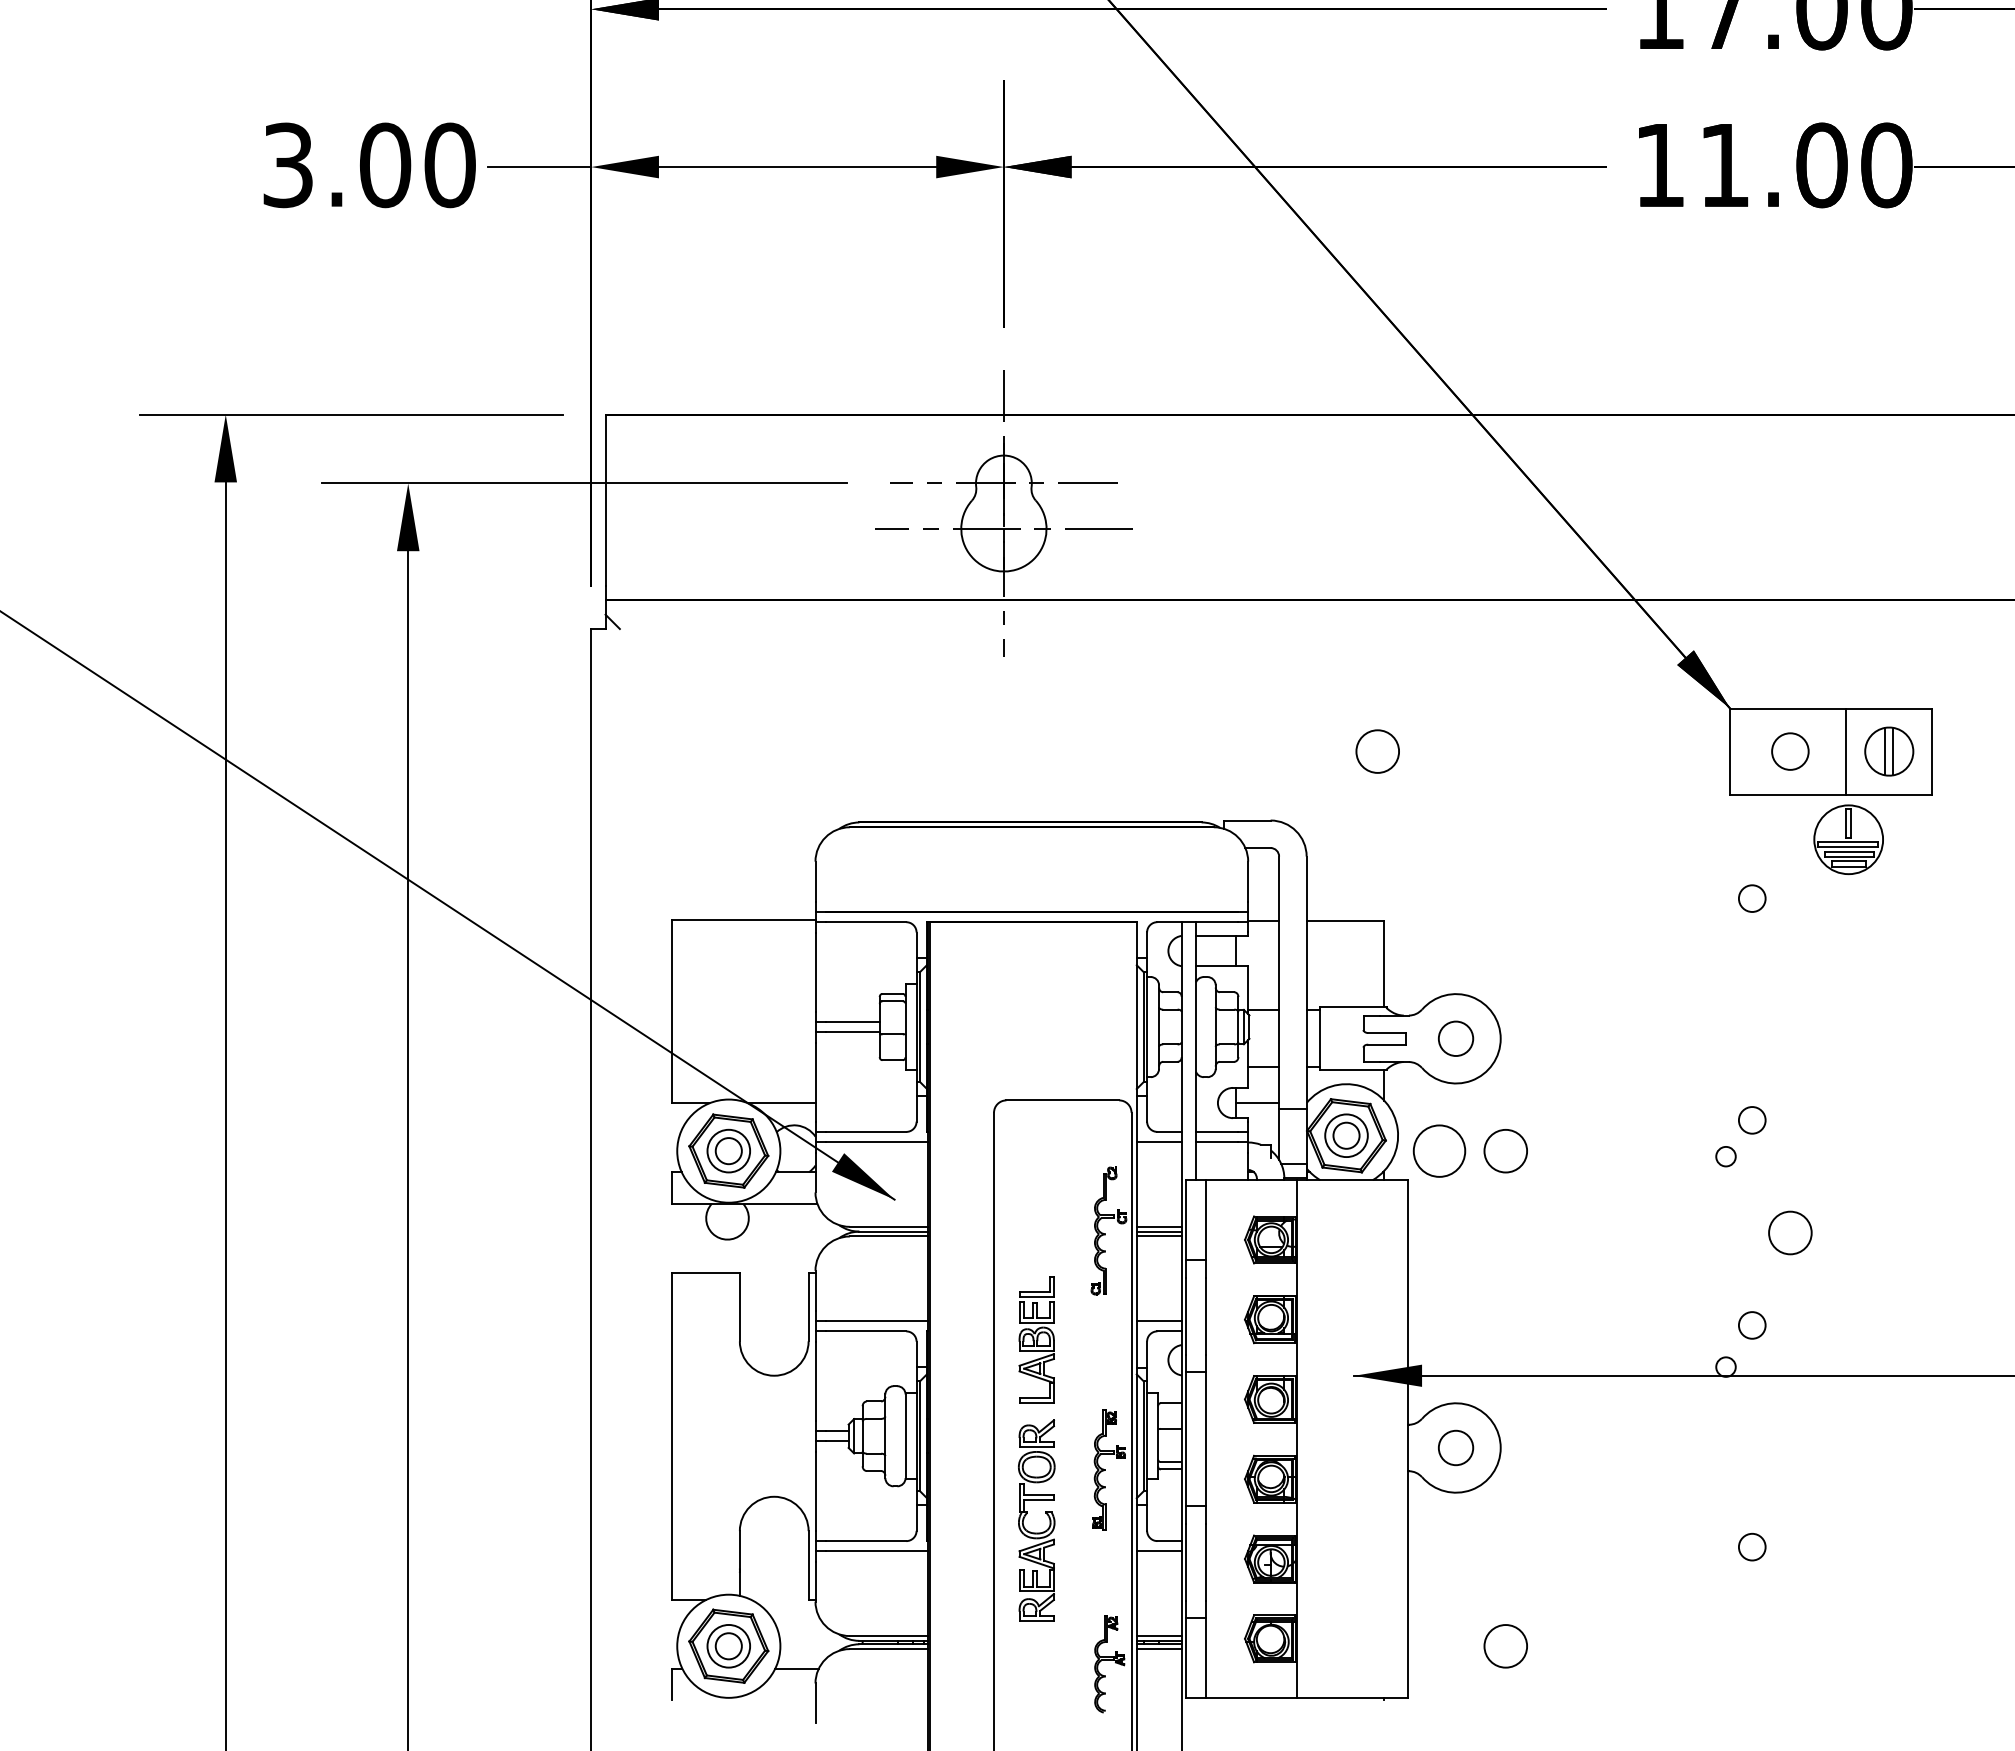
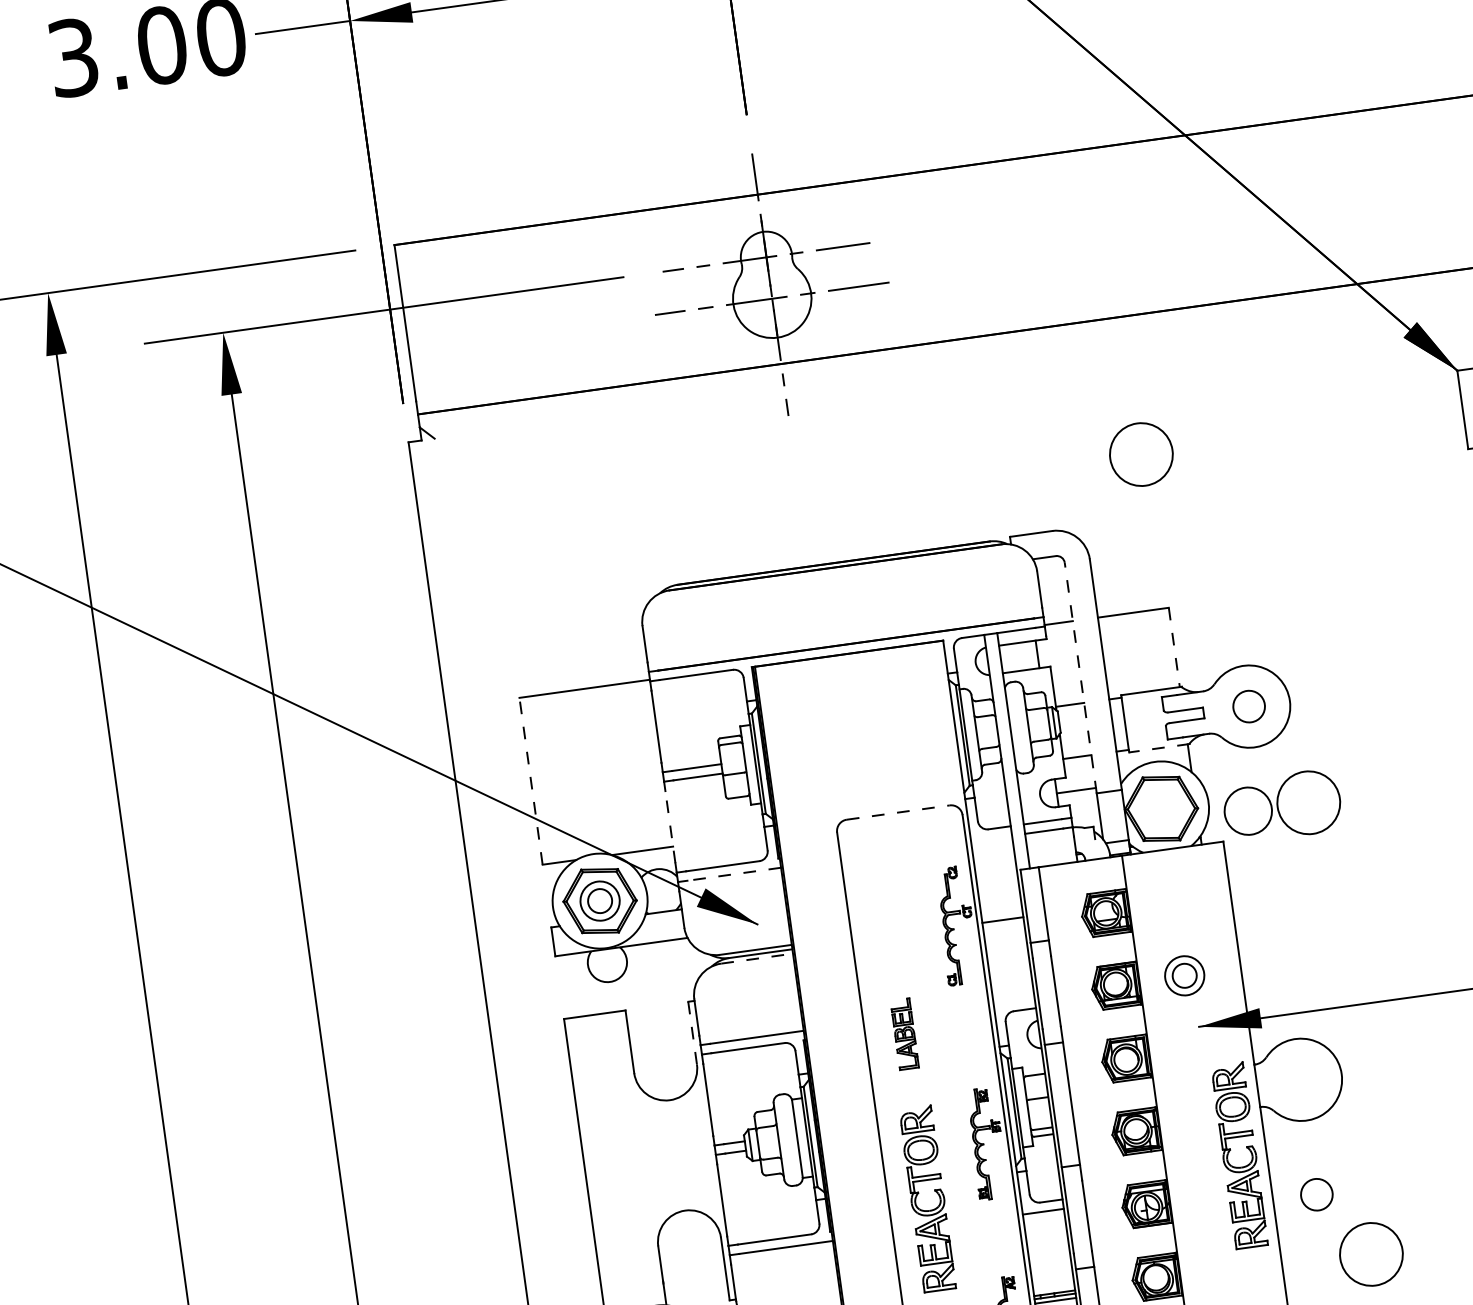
circle: (1377, 751) -> (1141, 454), size x1.6
line: (1384, 964) -> (1174, 647), solid -> dashed
line: (1279, 982) -> (1081, 677), solid -> dashed
line: (672, 1011) -> (531, 780), solid -> dashed
line: (1352, 1070) -> (1158, 748), solid -> dashed
line: (815, 1082) -> (670, 827), solid -> dashed
line: (1063, 1100) -> (898, 812), solid -> dashed
part: (1346, 1135) -> (1184, 975), moved
line: (876, 1142) -> (733, 874), solid -> dashed
line: (1158, 1142) -> (990, 838), removed
circle: (1505, 1150) -> (1308, 802), size x1.6
line: (1158, 1226) -> (1001, 915), removed
line: (889, 1236) -> (757, 958), solid -> dashed
line: (1158, 1236) -> (1002, 924), removed
line: (808, 1307) -> (692, 1033), solid -> dashed
line: (1158, 1321) -> (1013, 1002), removed
part: (1036, 1339) -> (904, 1033), size x0.6
circle: (1456, 1447) -> (1317, 1194), moved
part: (1369, 1514) -> (1230, 1151), added
line: (1158, 1636) -> (1053, 1289), removed
circle: (1505, 1646) -> (1371, 1254), size x1.6

